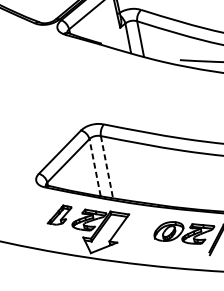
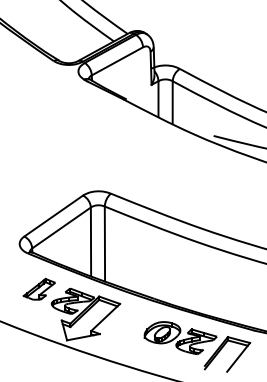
line: (95, 167) -> (91, 241), dashed -> solid
line: (106, 167) -> (104, 244), dashed -> solid

